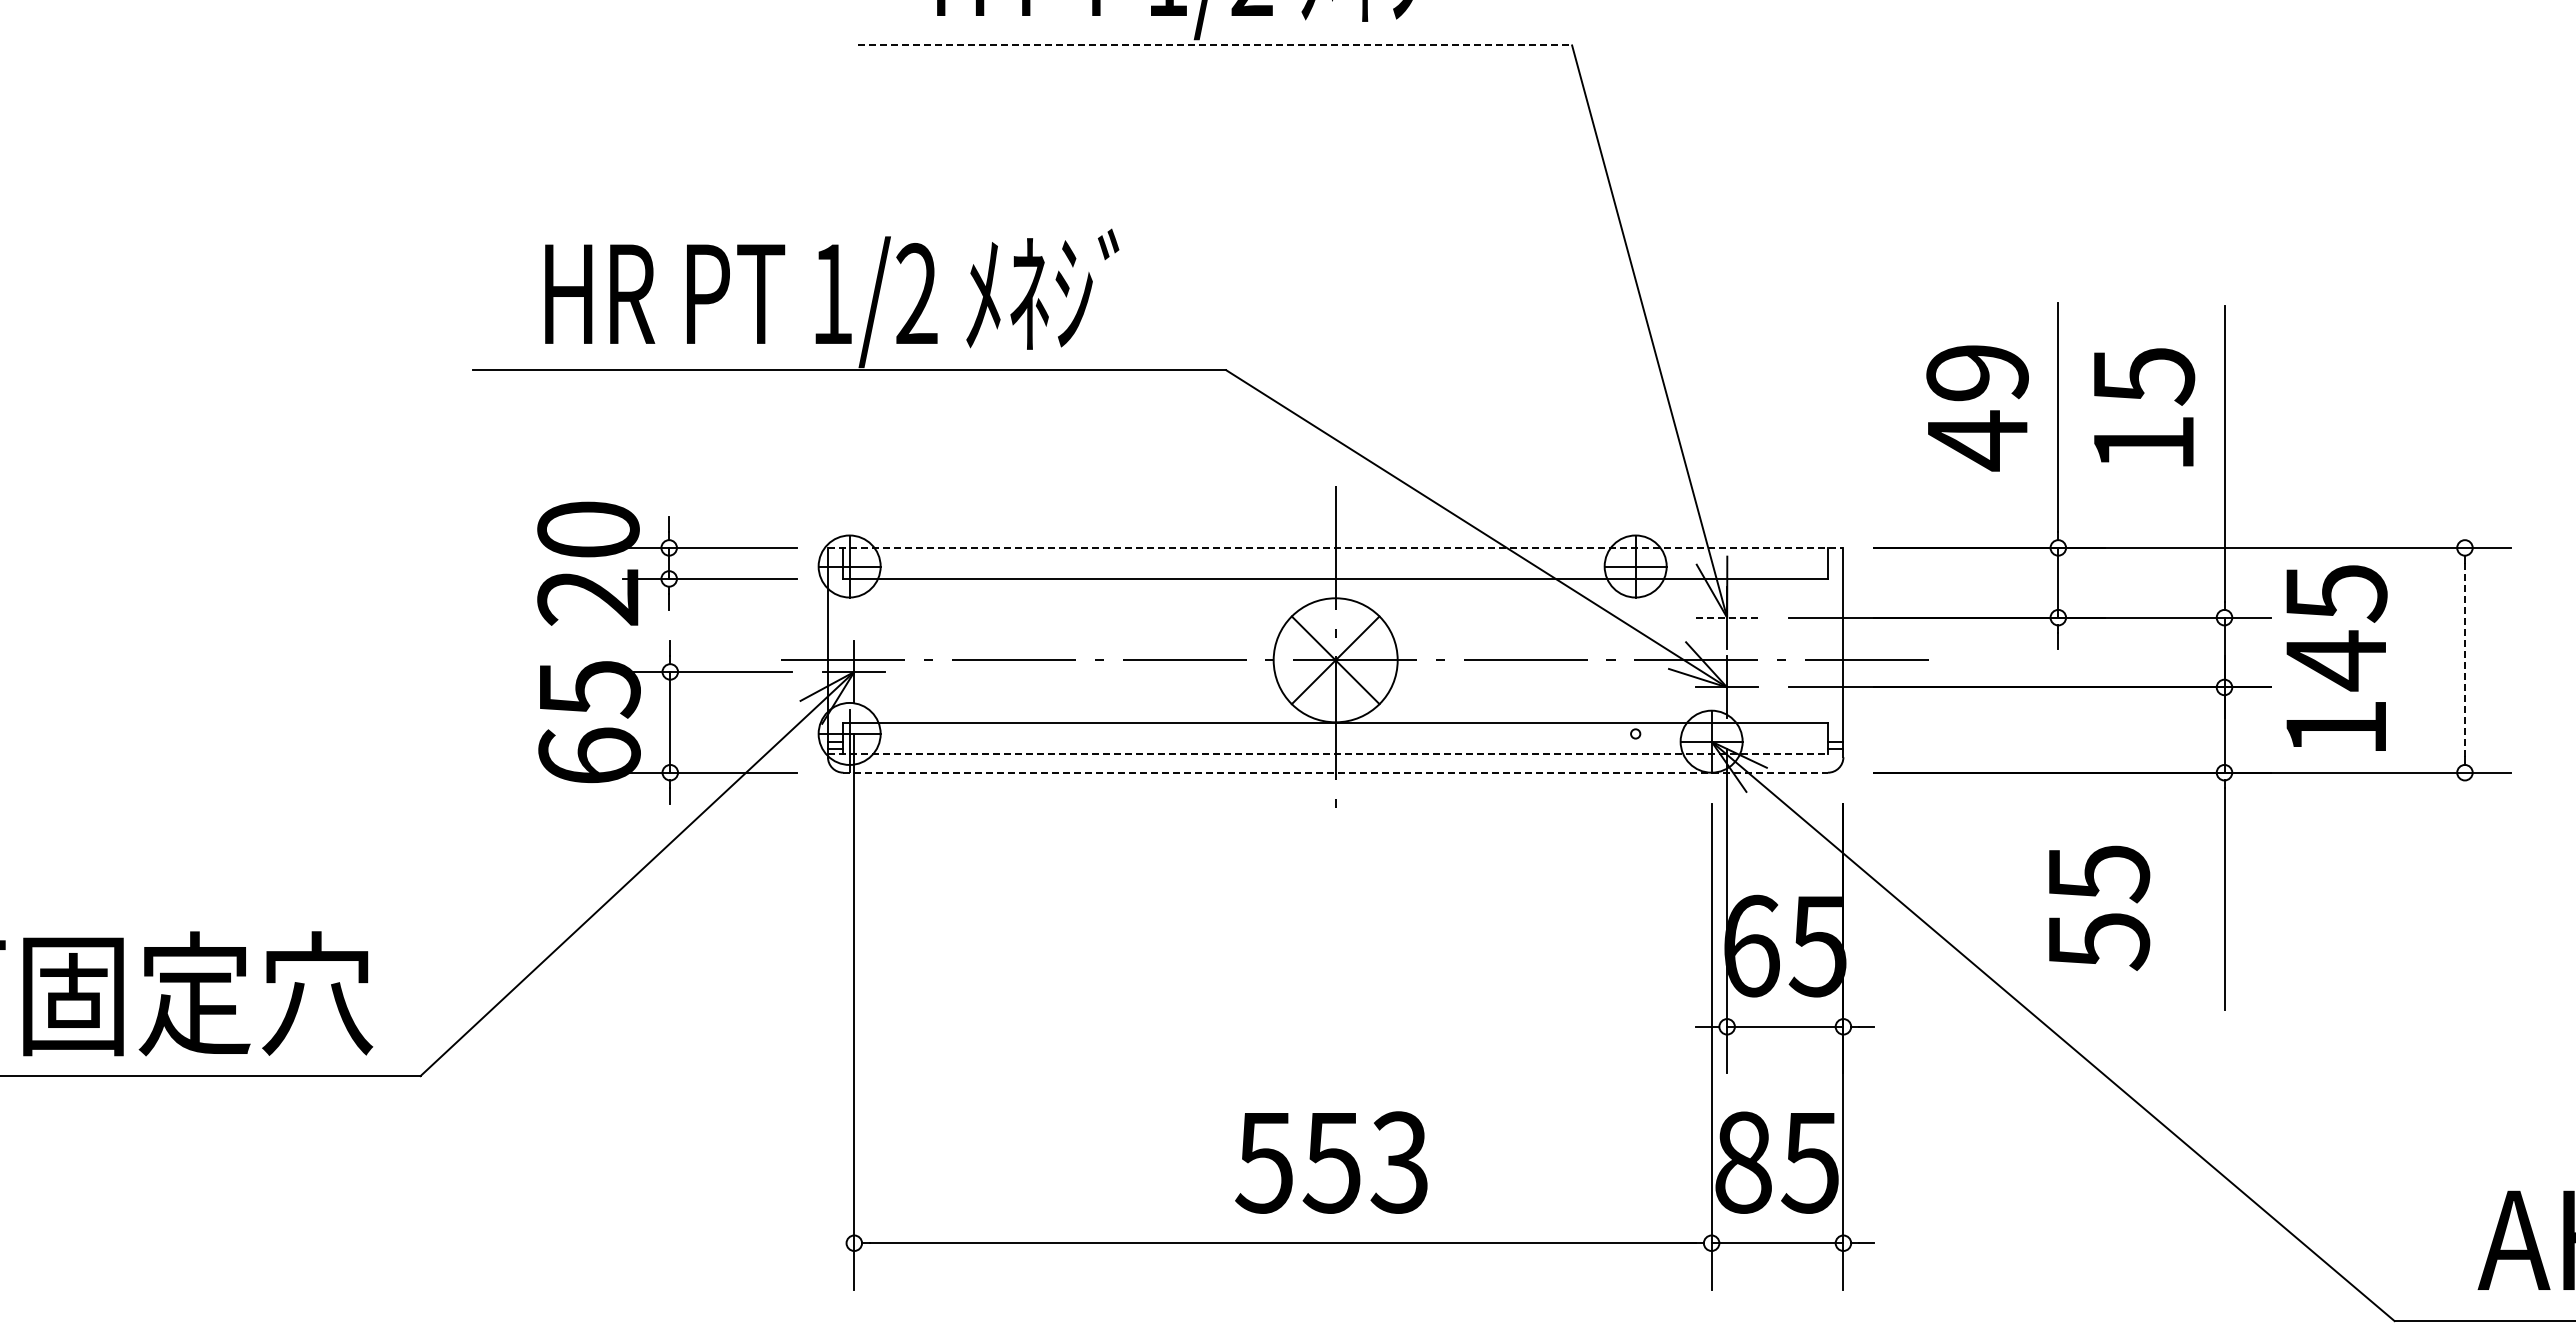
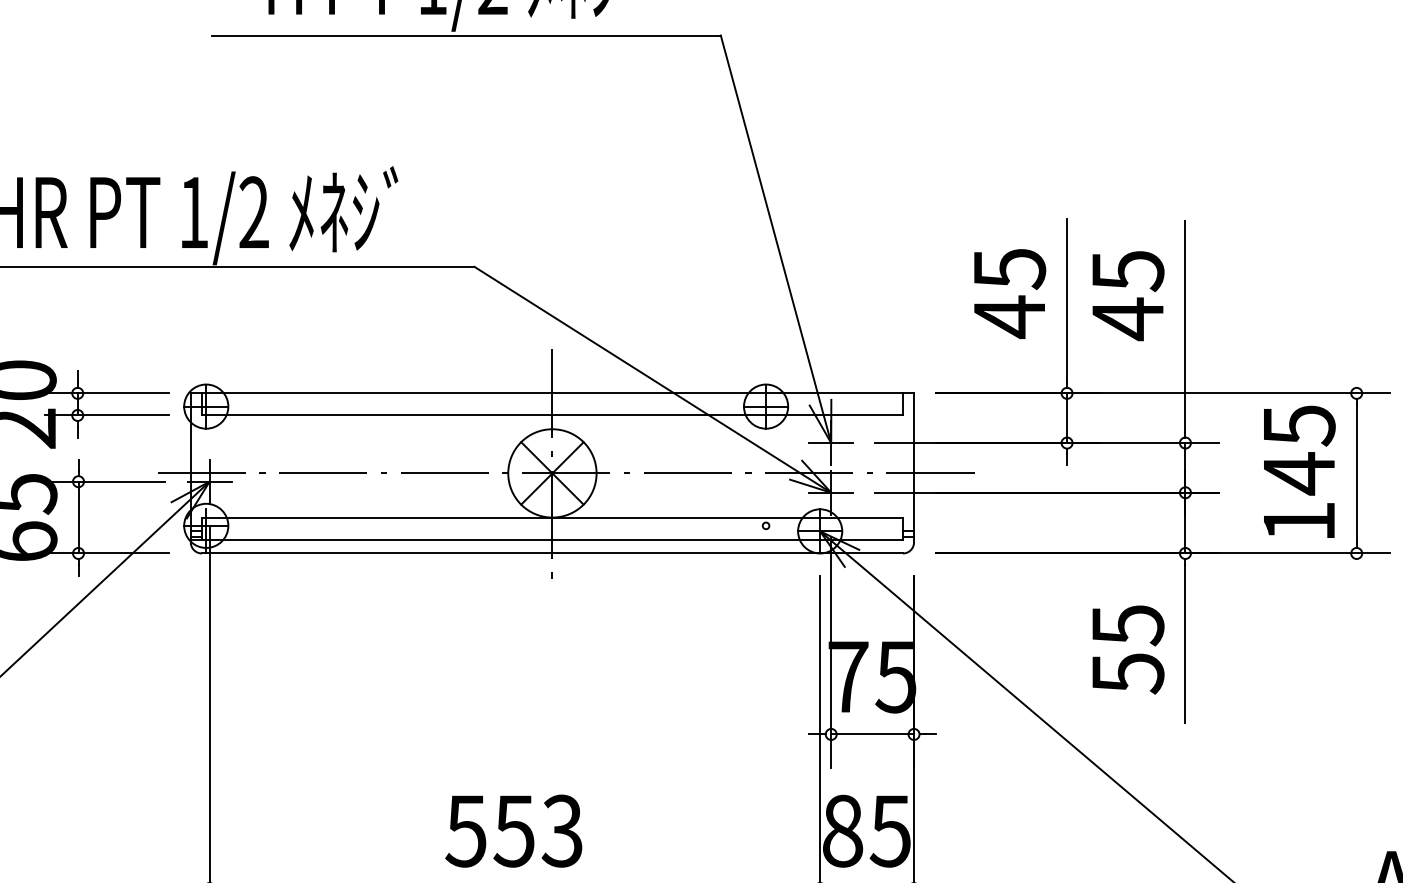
line: (1215, 45) -> (466, 35), dashed -> solid
text: (1977, 373) -> (1009, 269), 49 -> 45
text: (2143, 443) -> (1127, 319), 15 -> 45
line: (1335, 547) -> (552, 393), dashed -> solid
line: (1727, 617) -> (831, 442), dashed -> solid
text: (2336, 657) -> (1299, 471), moved
line: (2464, 660) -> (1356, 473), dashed -> solid
line: (1327, 754) -> (546, 540), dashed -> solid
line: (1336, 772) -> (553, 553), dashed -> solid
text: (2099, 907) -> (1128, 649), moved
text: (1751, 945) -> (848, 676), 65 -> 75
text: (1331, 1162) -> (513, 831), moved

